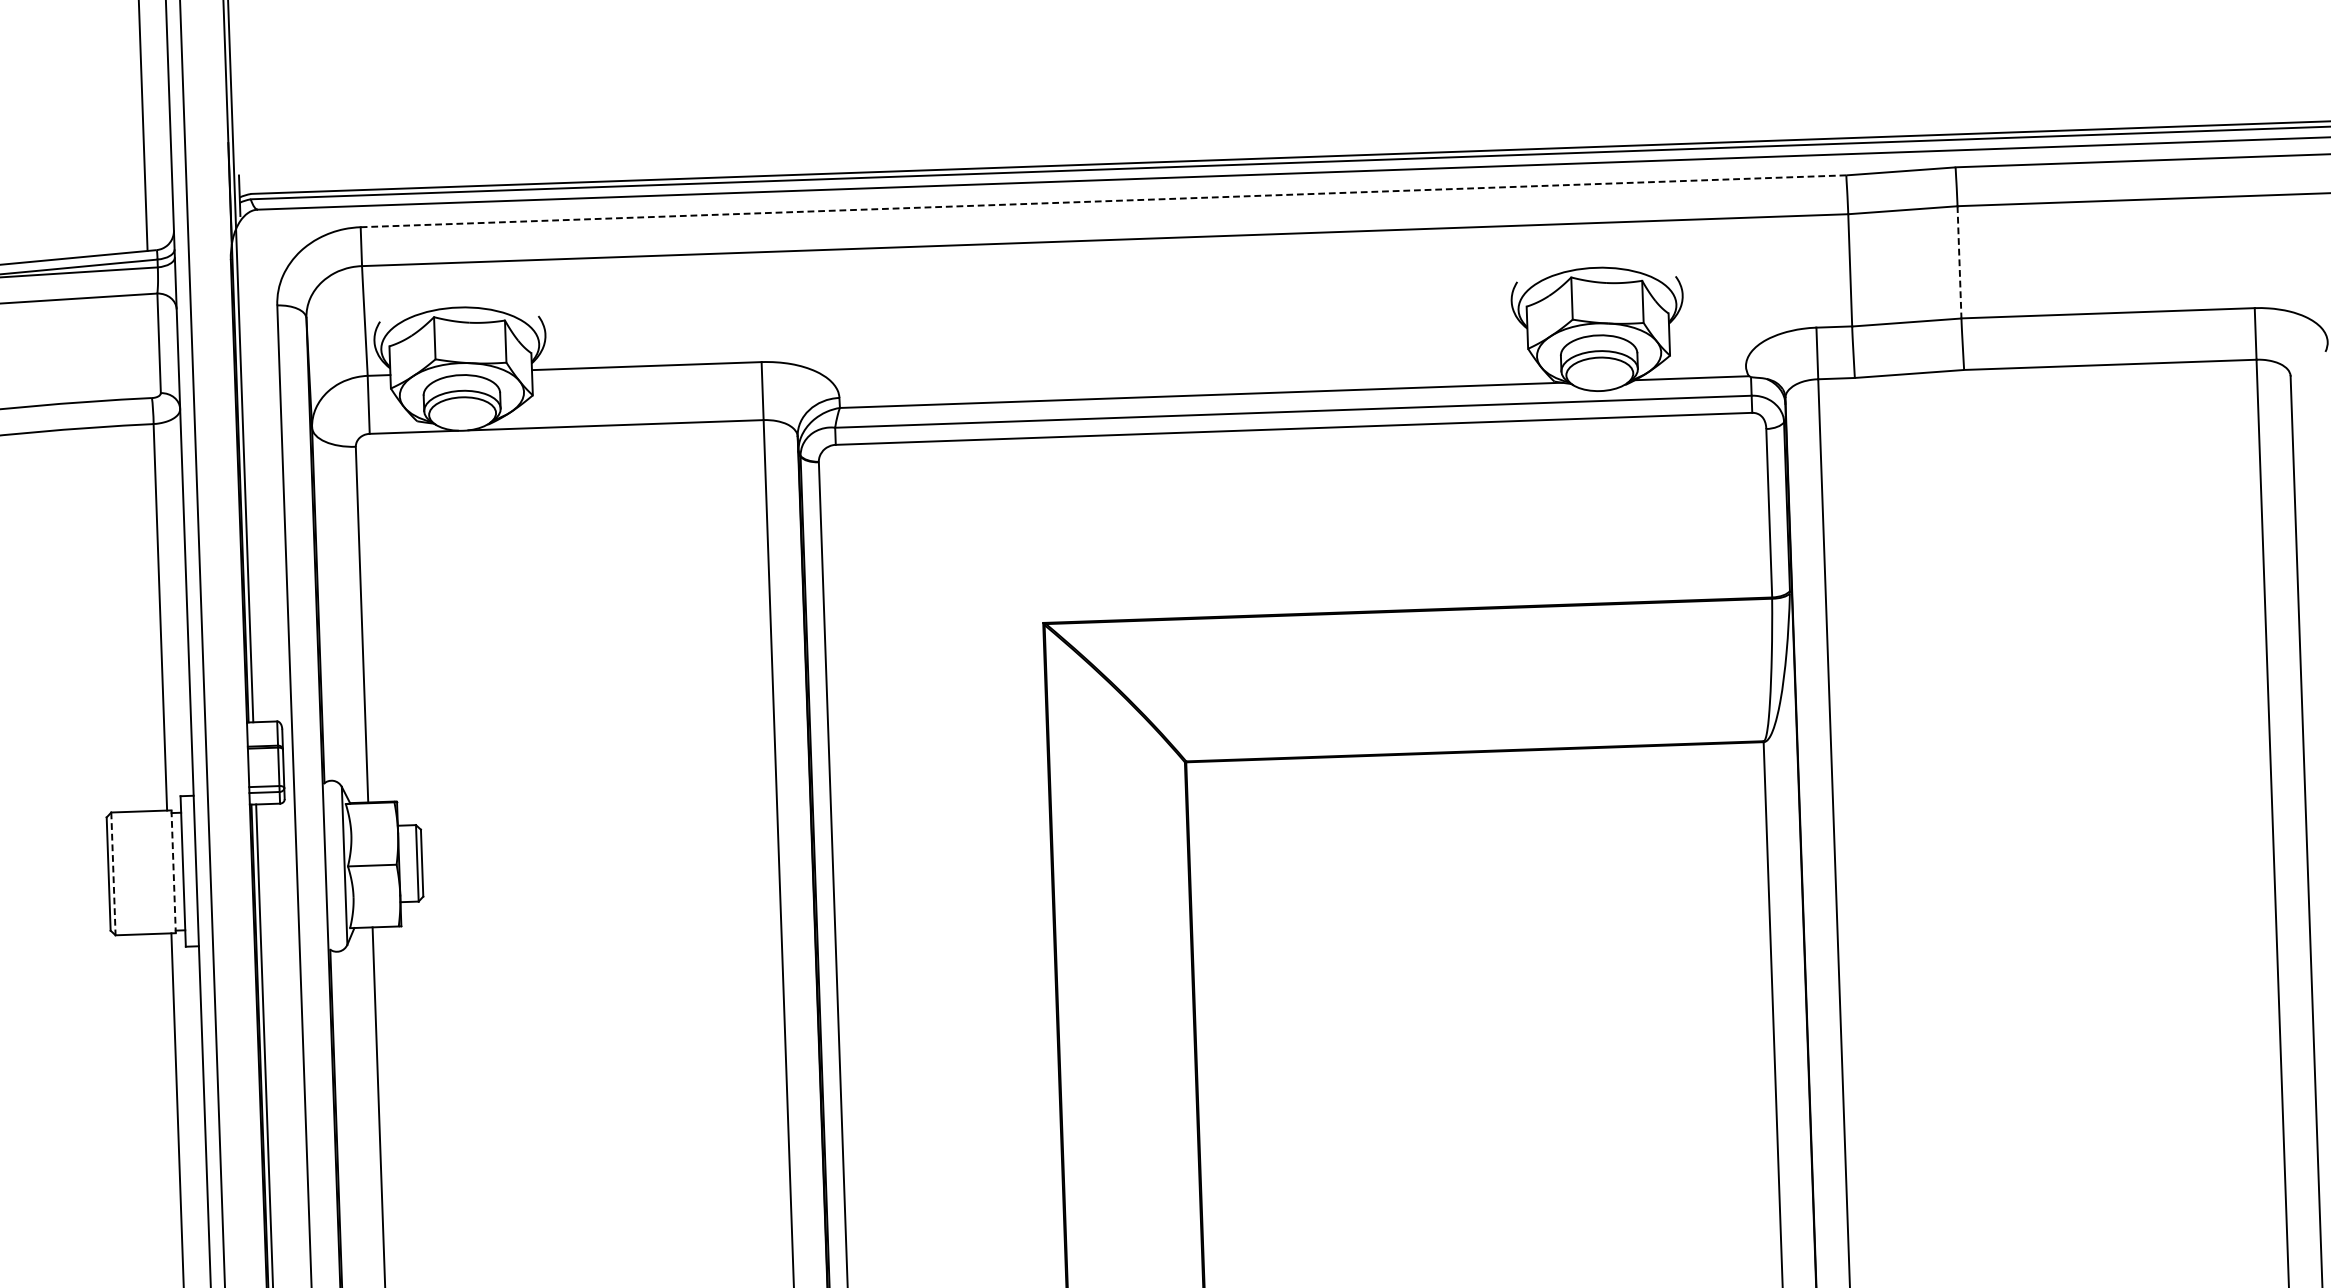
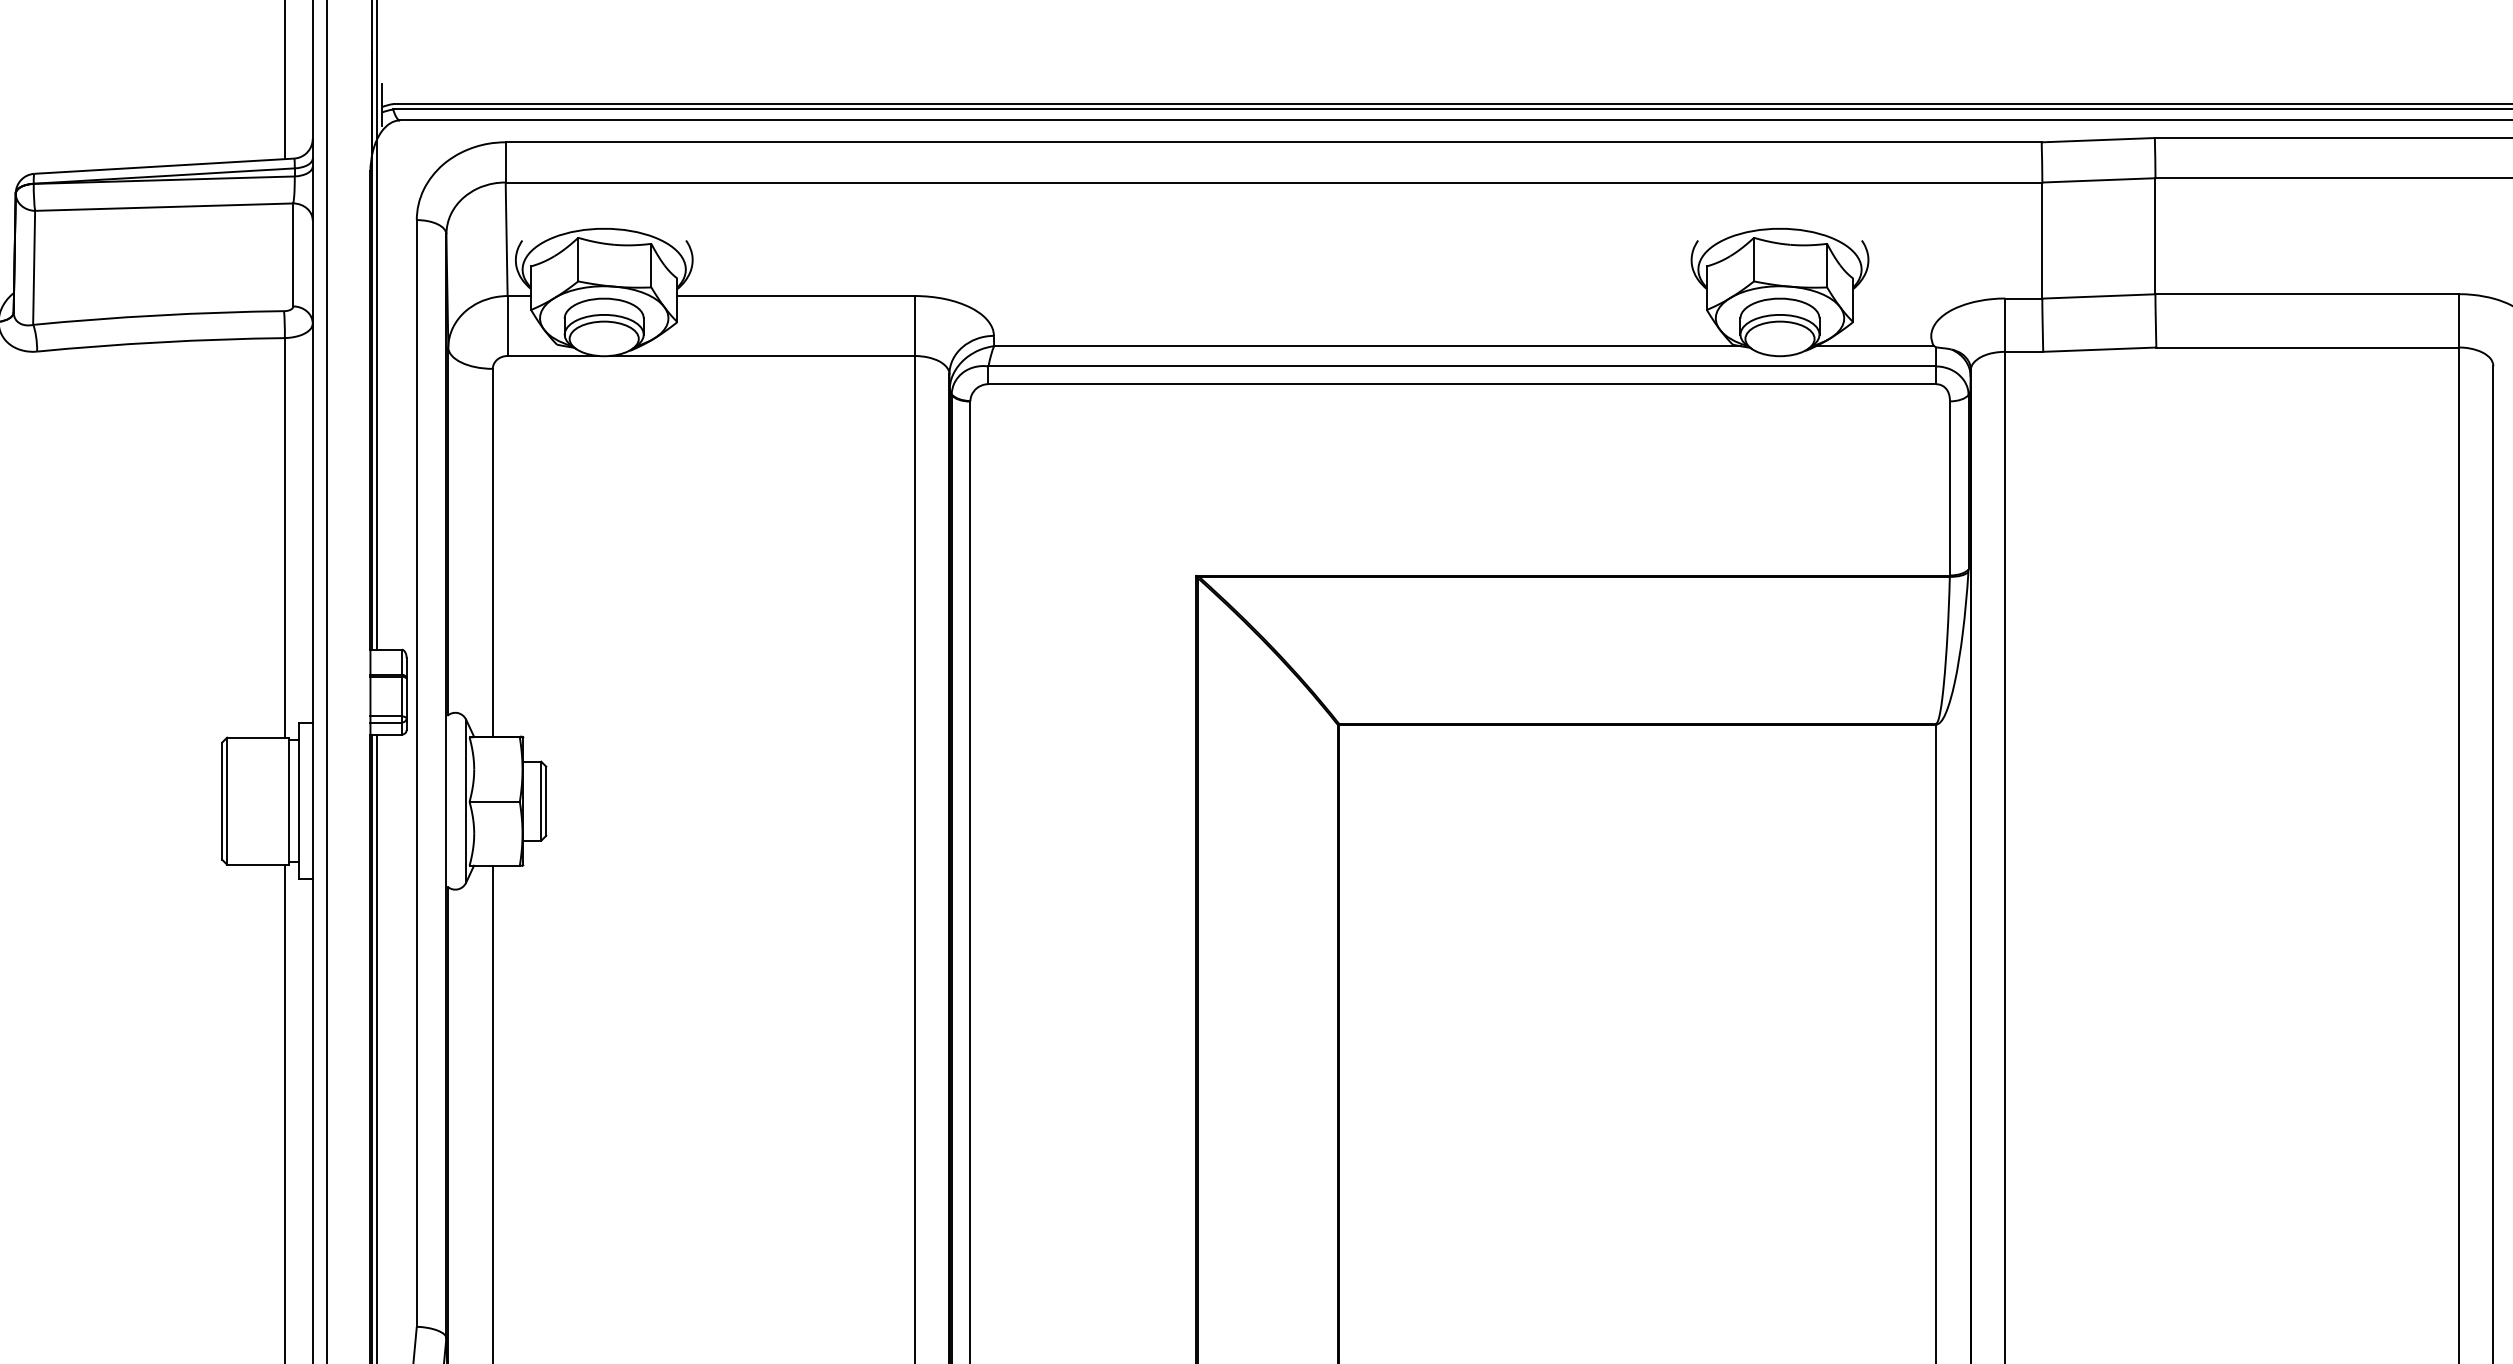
line: (1103, 201) -> (1273, 142), dashed -> solid
line: (1959, 262) -> (2155, 236), dashed -> solid
line: (173, 872) -> (289, 801), dashed -> solid
line: (113, 874) -> (227, 801), dashed -> solid

